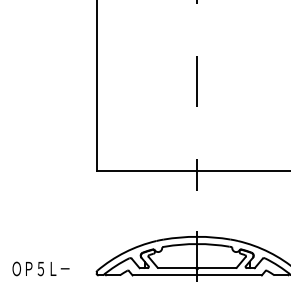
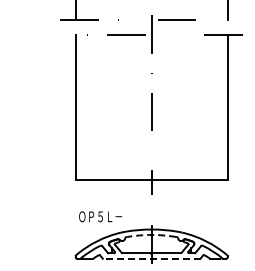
arc: (196, 243) -> (151, 234), solid -> dashed
text: (40, 268) -> (100, 216), moved
line: (196, 275) -> (151, 258), solid -> dashed

